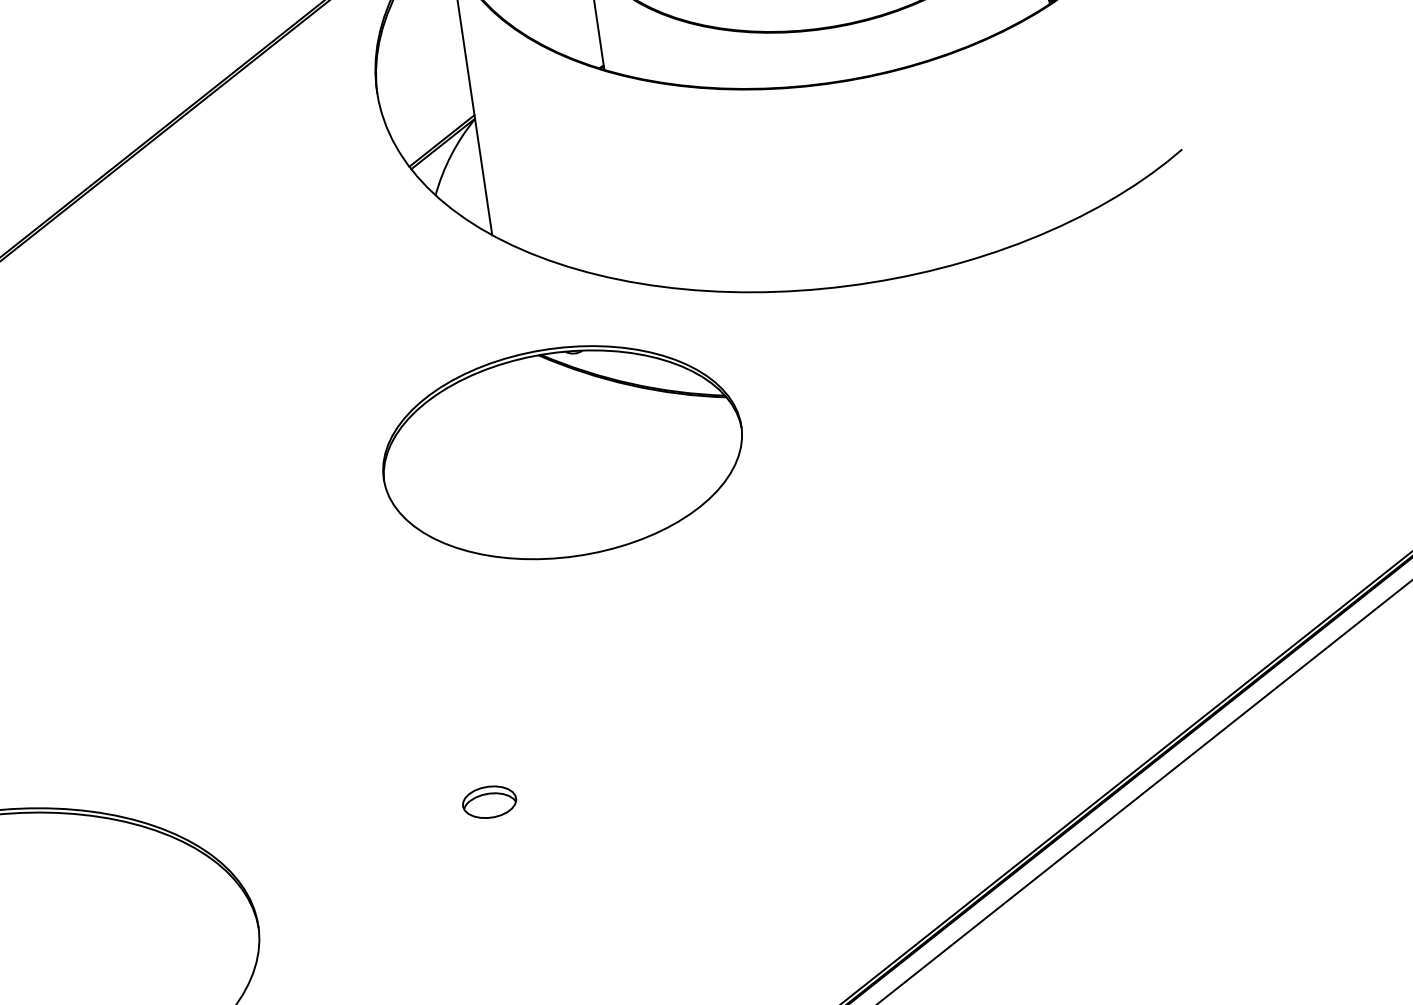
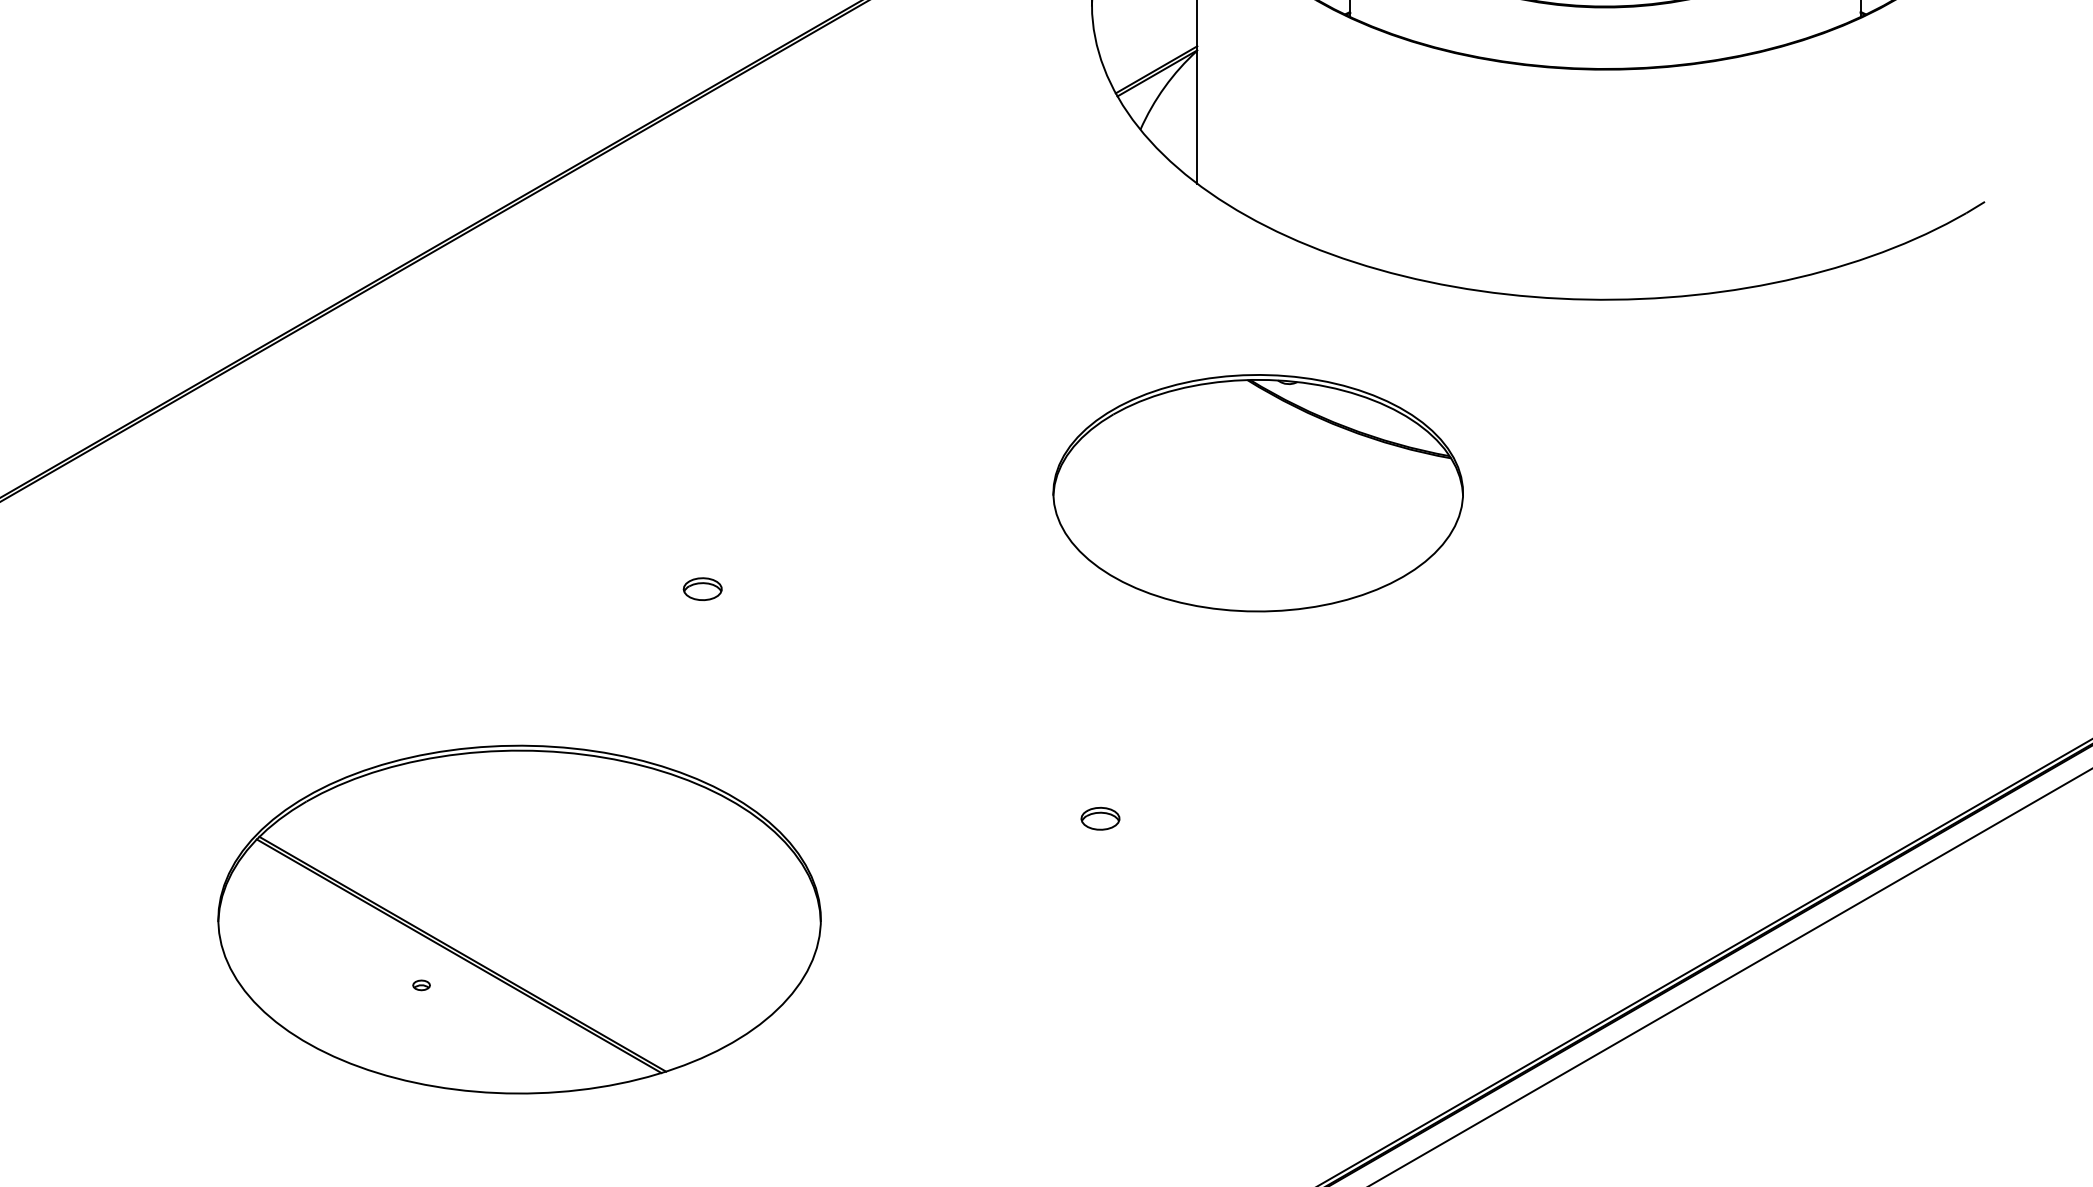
part: (562, 453) -> (1257, 493), moved
part: (112, 653) -> (702, 589), added
part: (489, 801) -> (1100, 818), size x0.62

